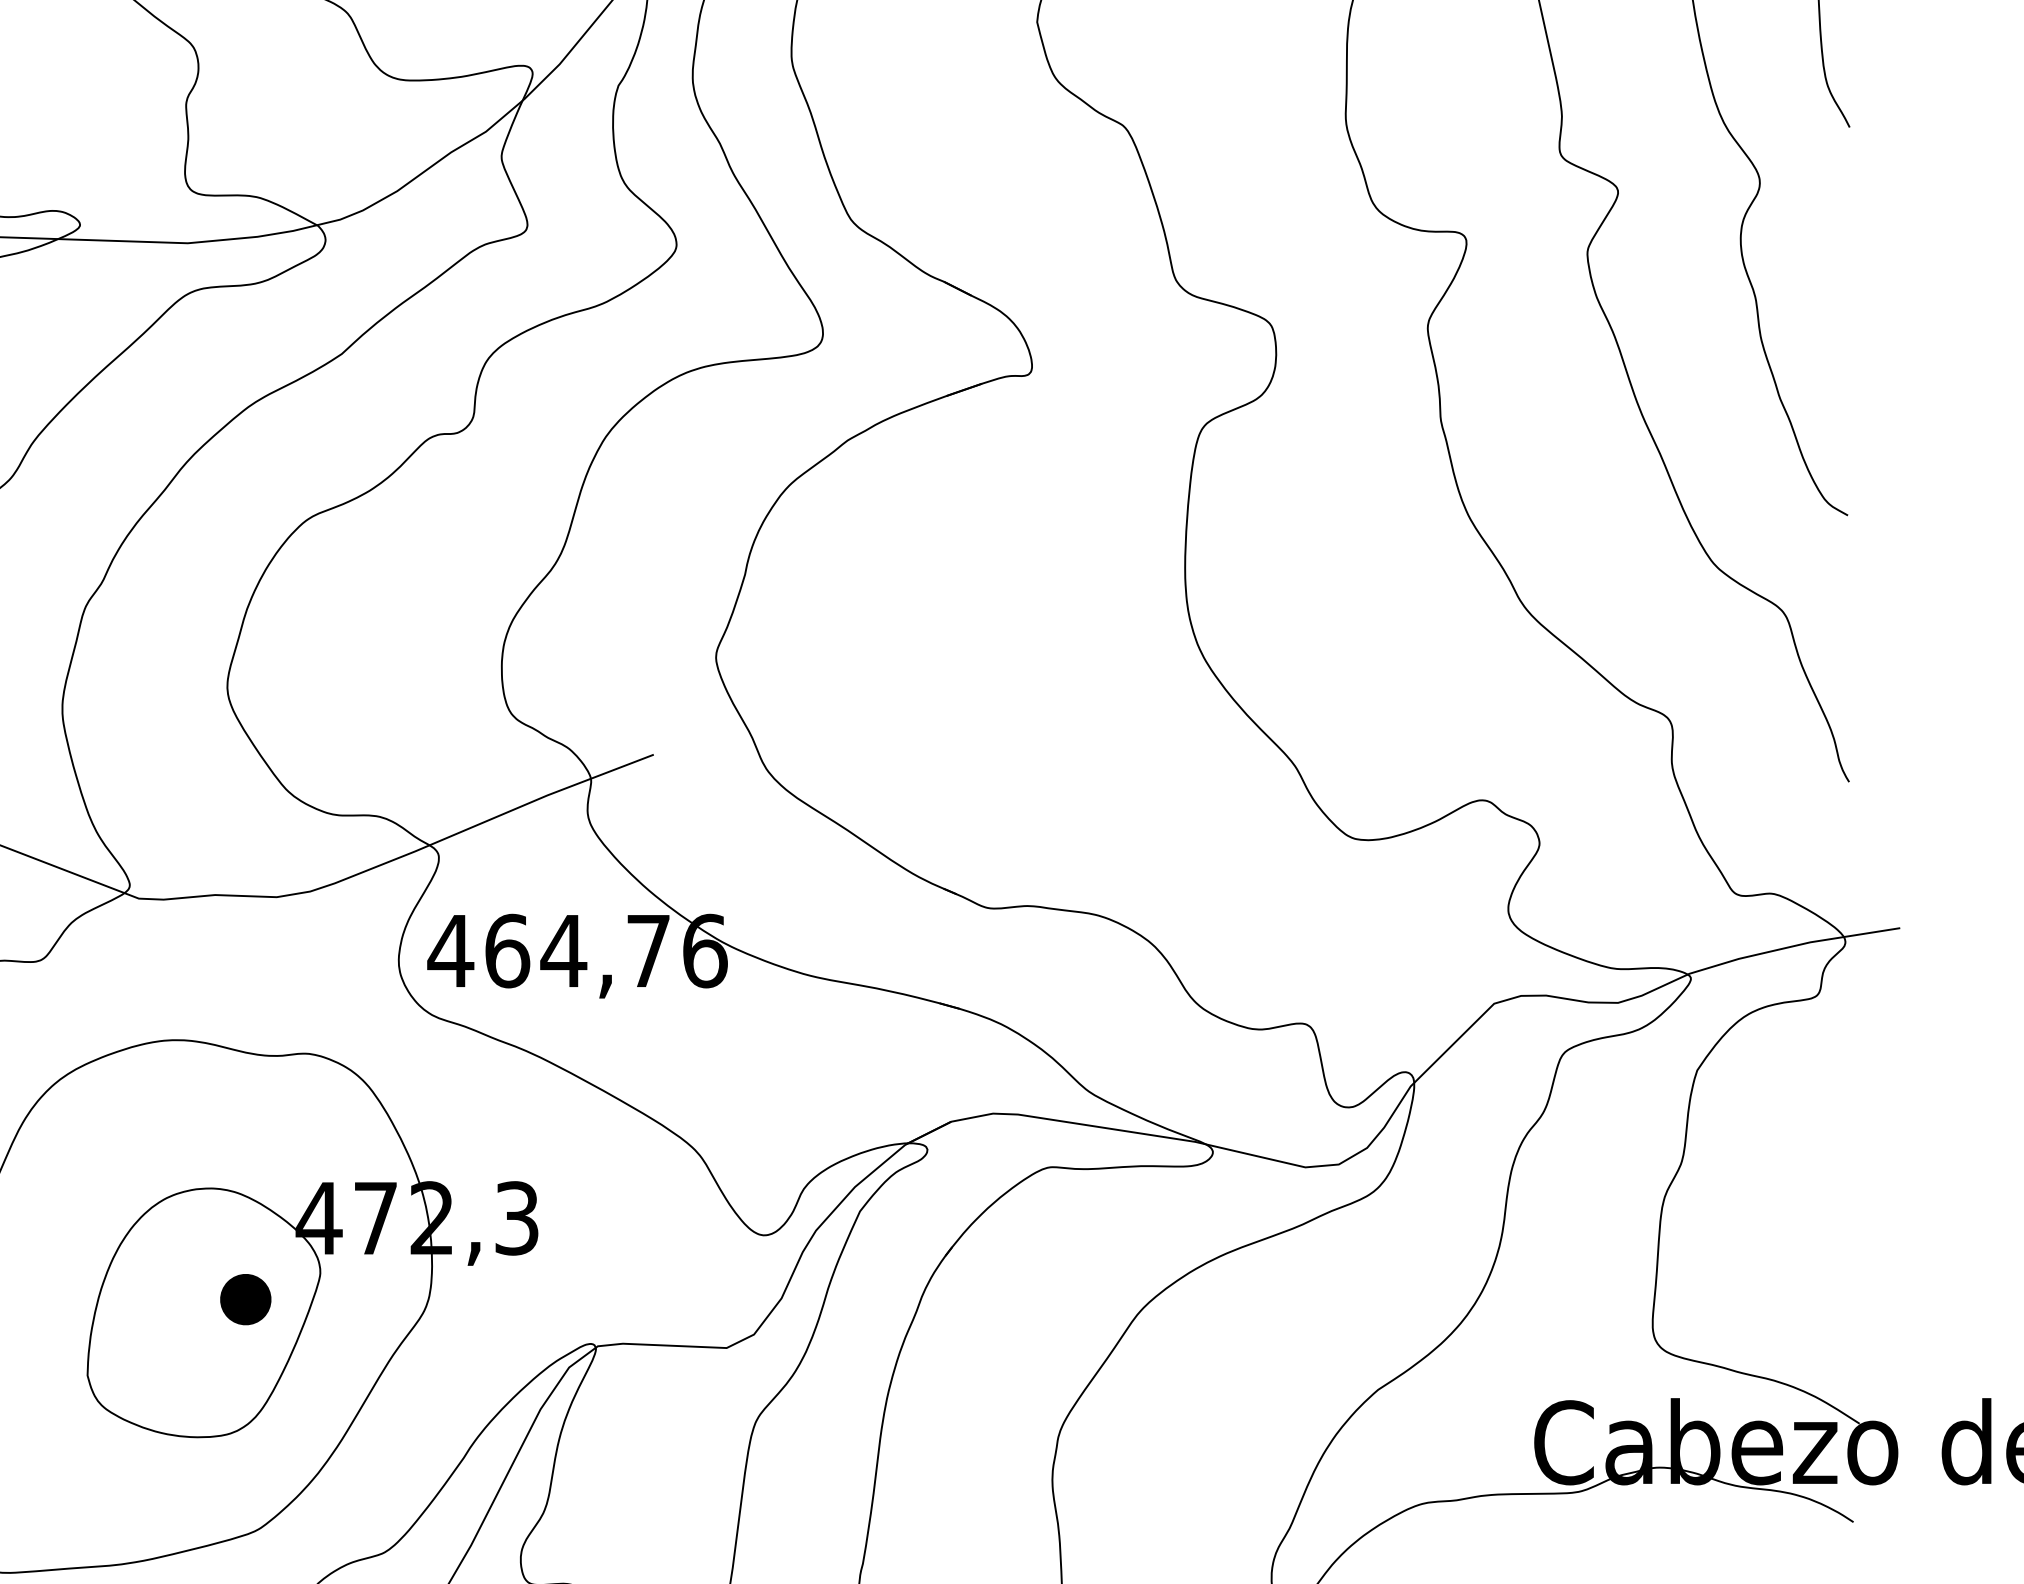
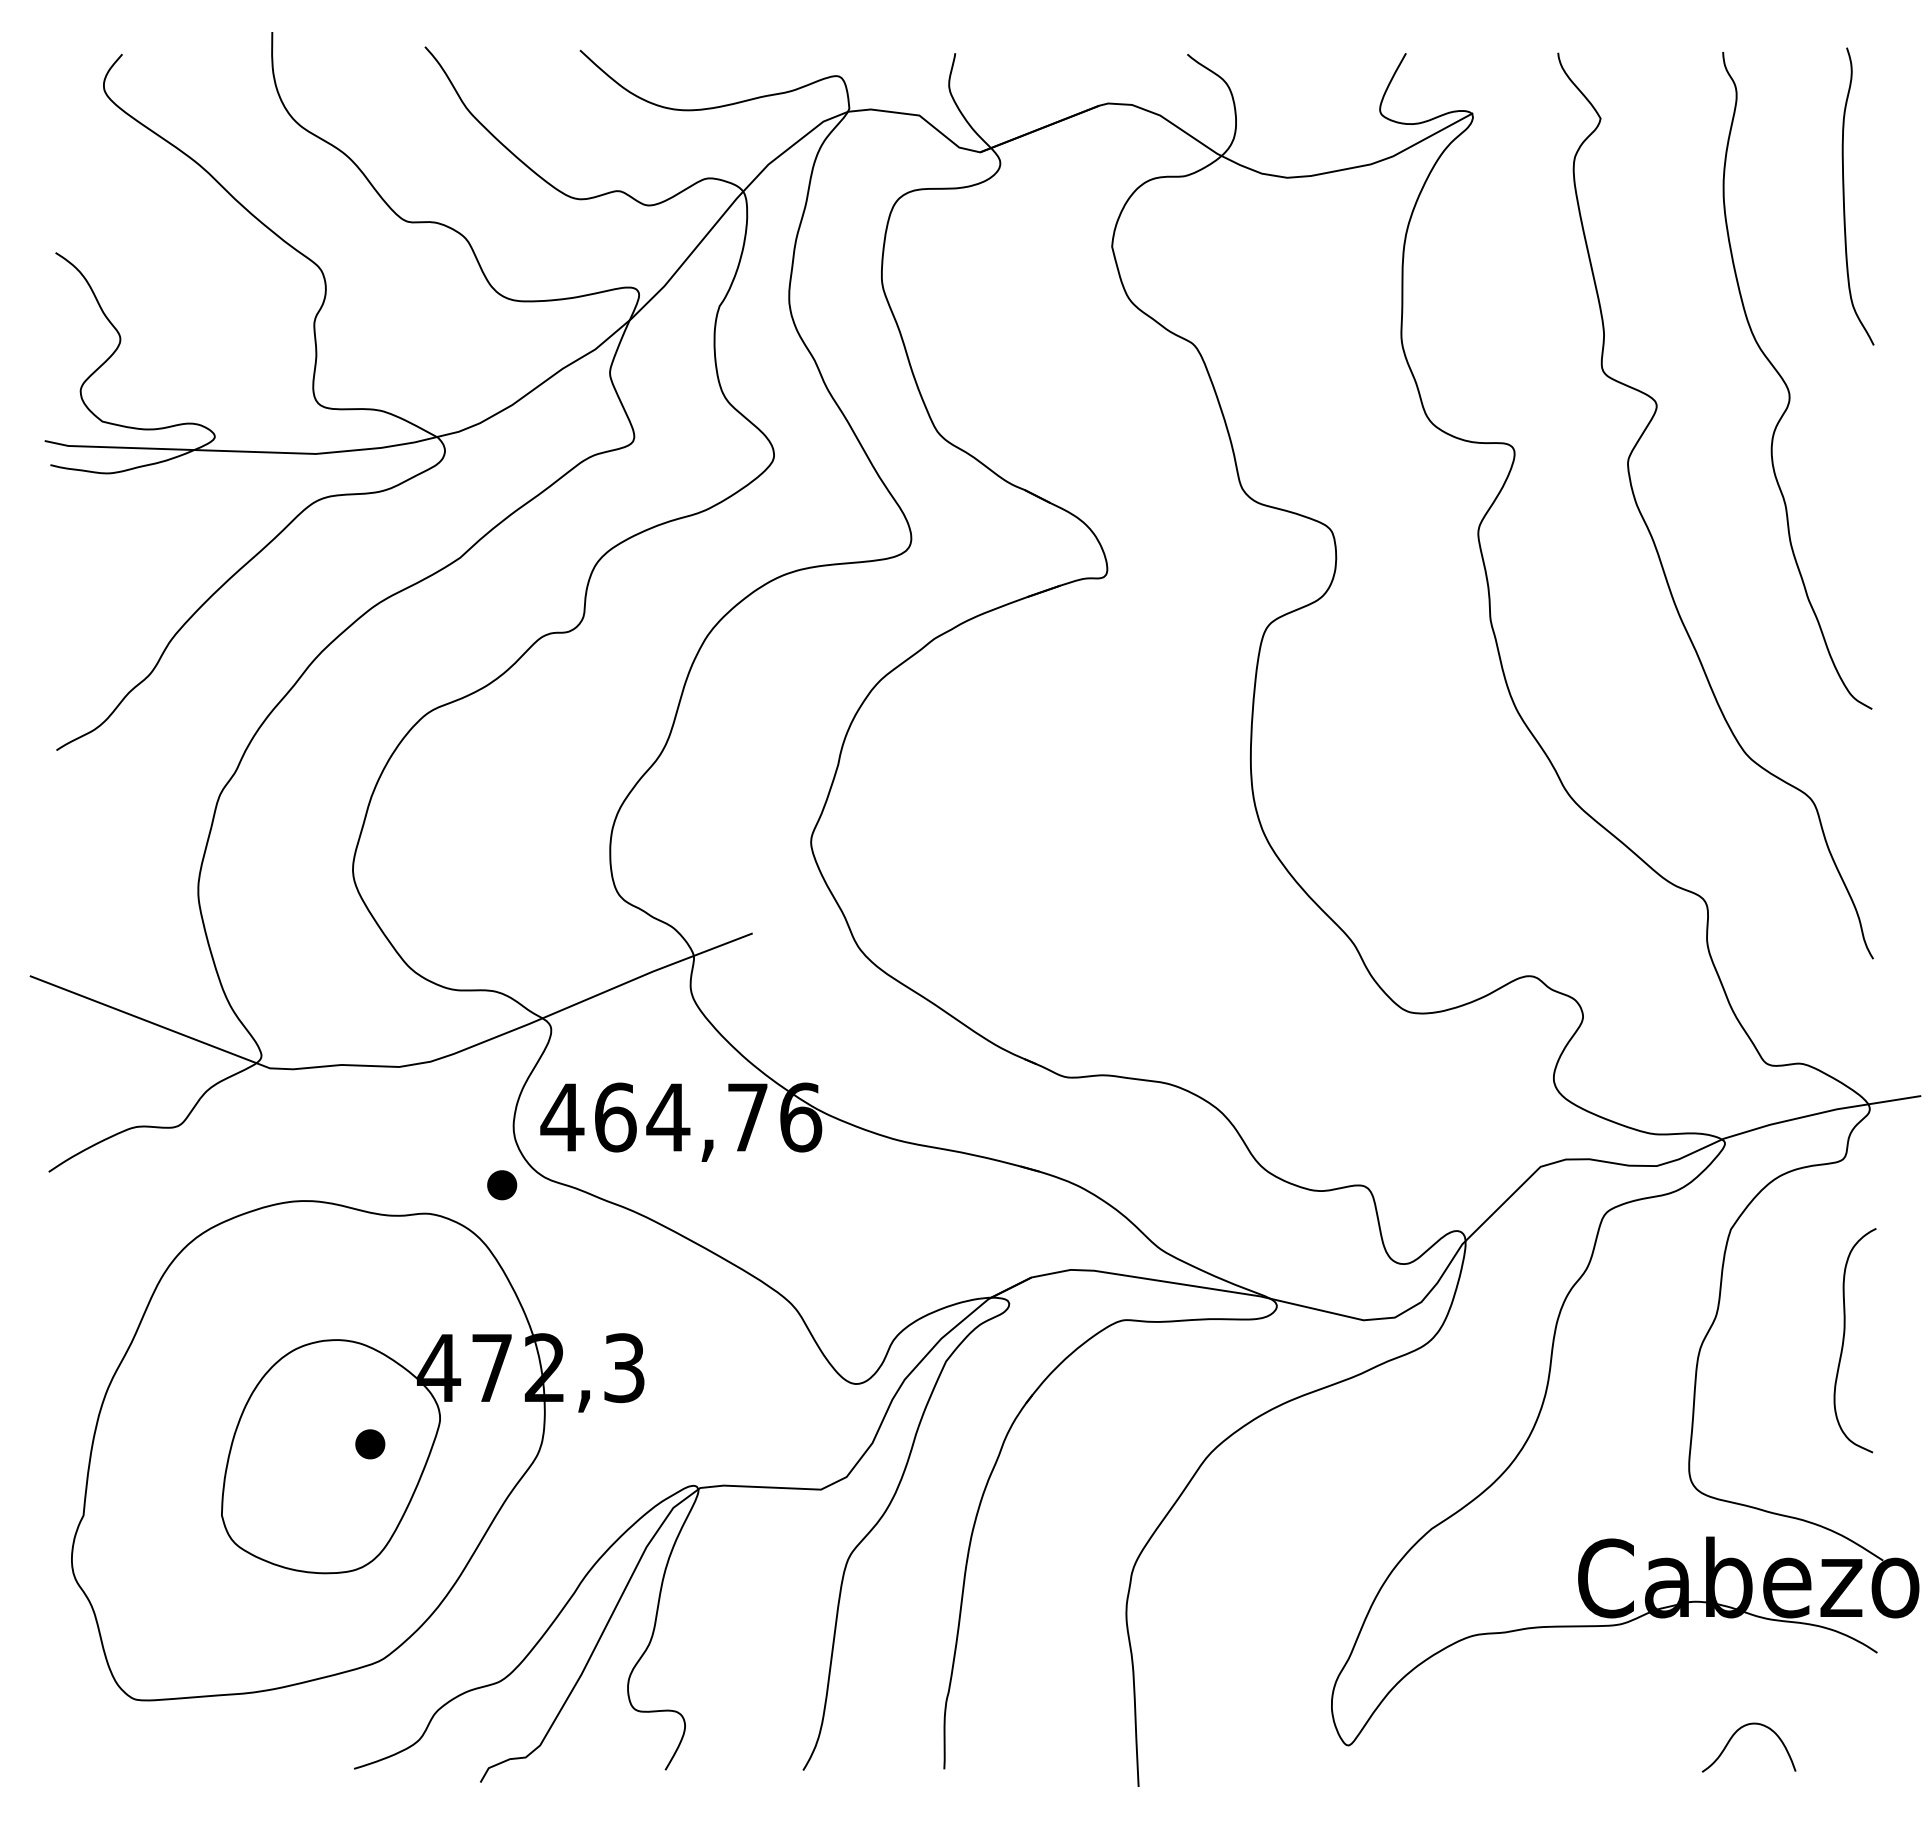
part: (386, 1023) -> (502, 1185), added
curve: (1818, 1188) -> (1844, 1340), added
part: (246, 1299) -> (370, 1444), size x0.62

